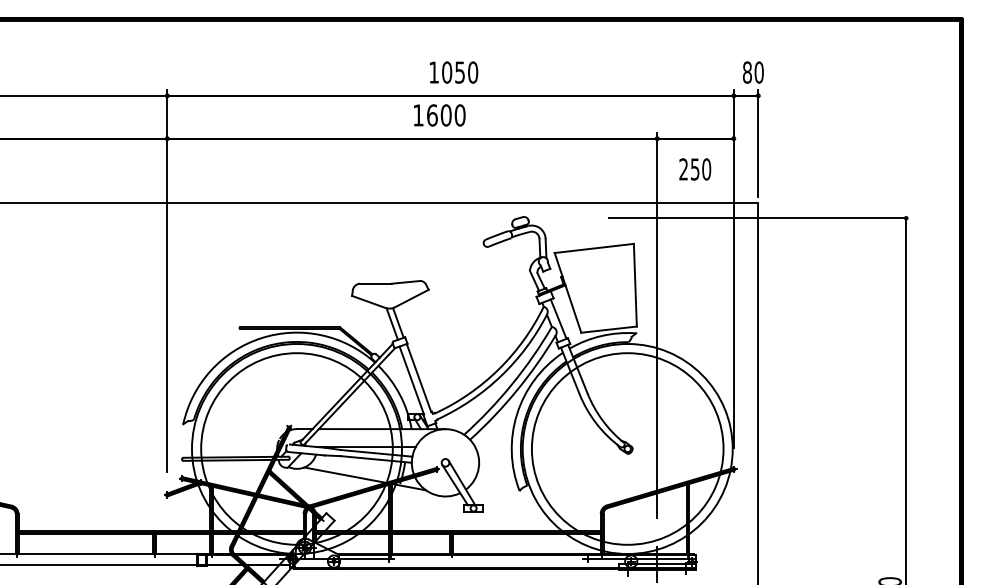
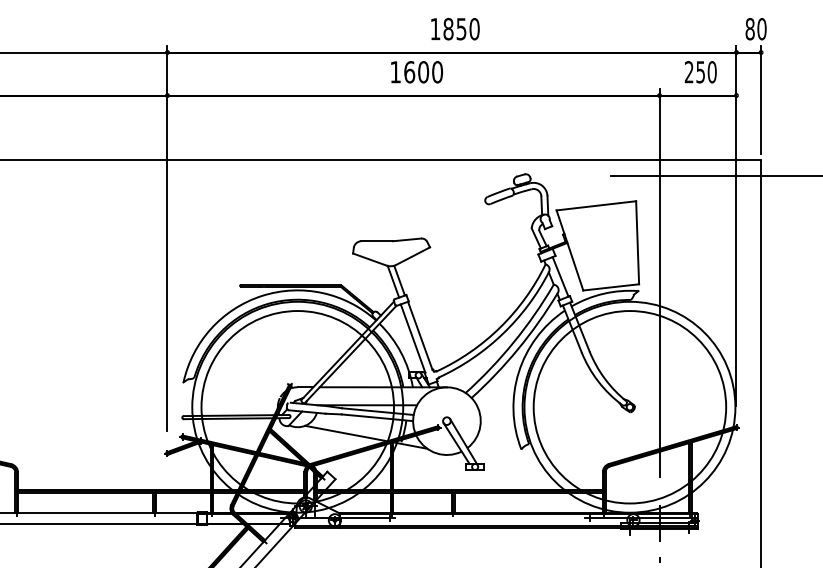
text: (447, 72) -> (448, 29), 1050 -> 1850
text: (439, 115) -> (416, 72), moved
text: (695, 169) -> (701, 72), moved

